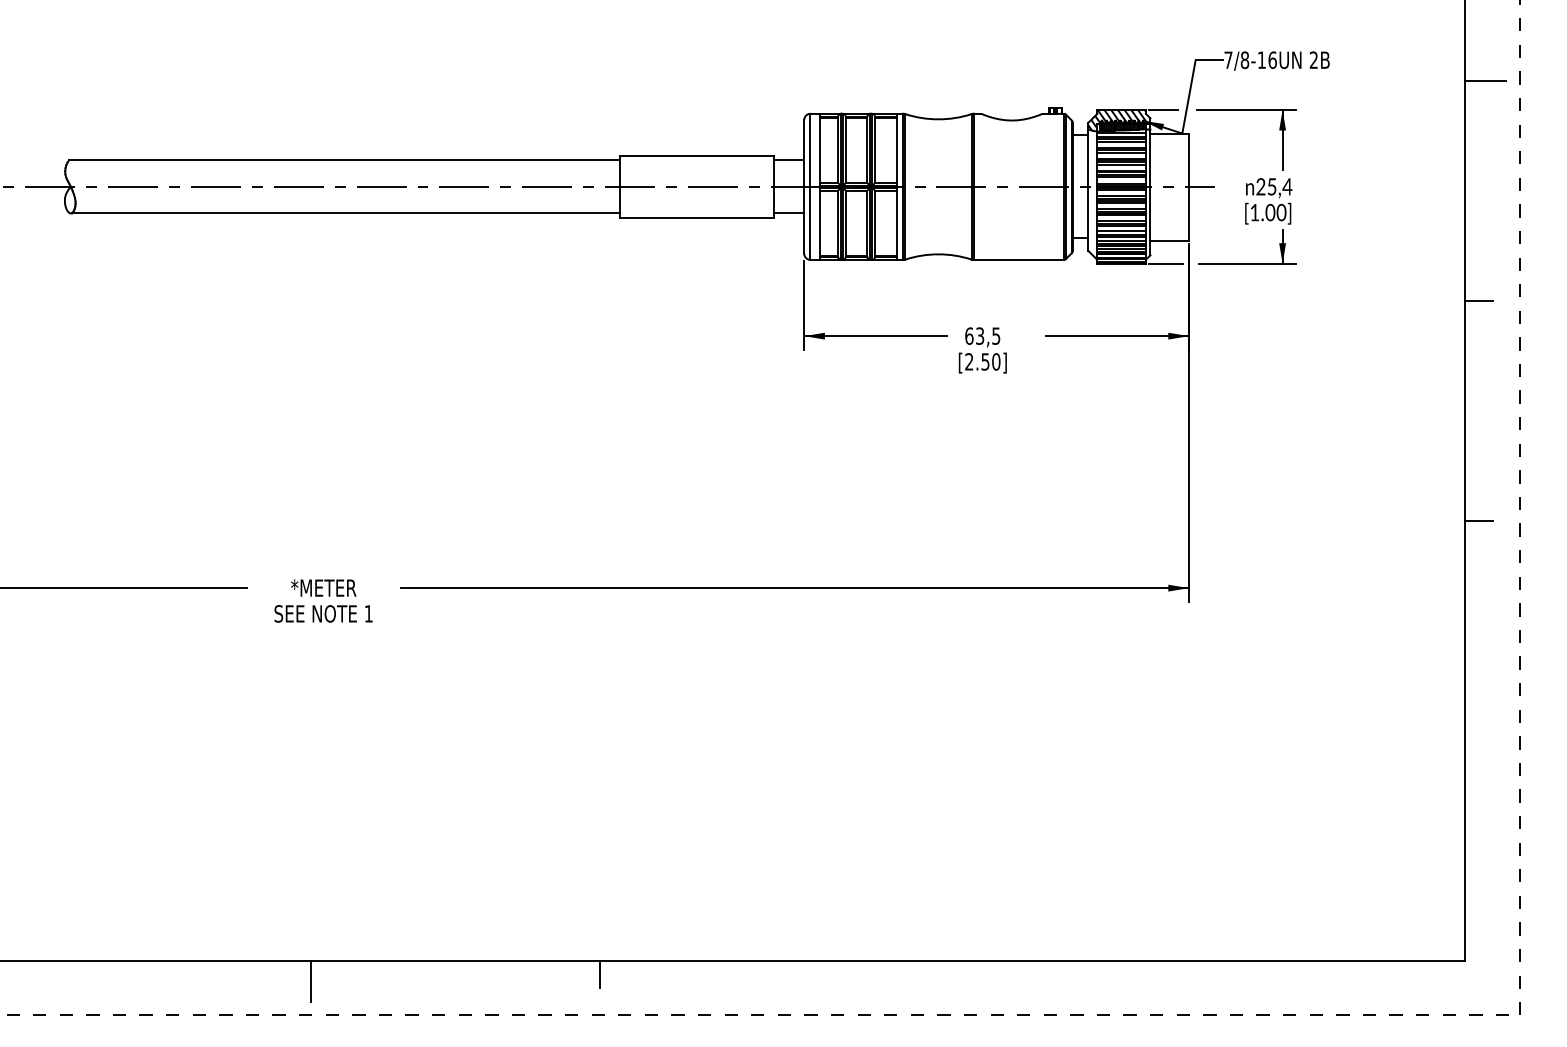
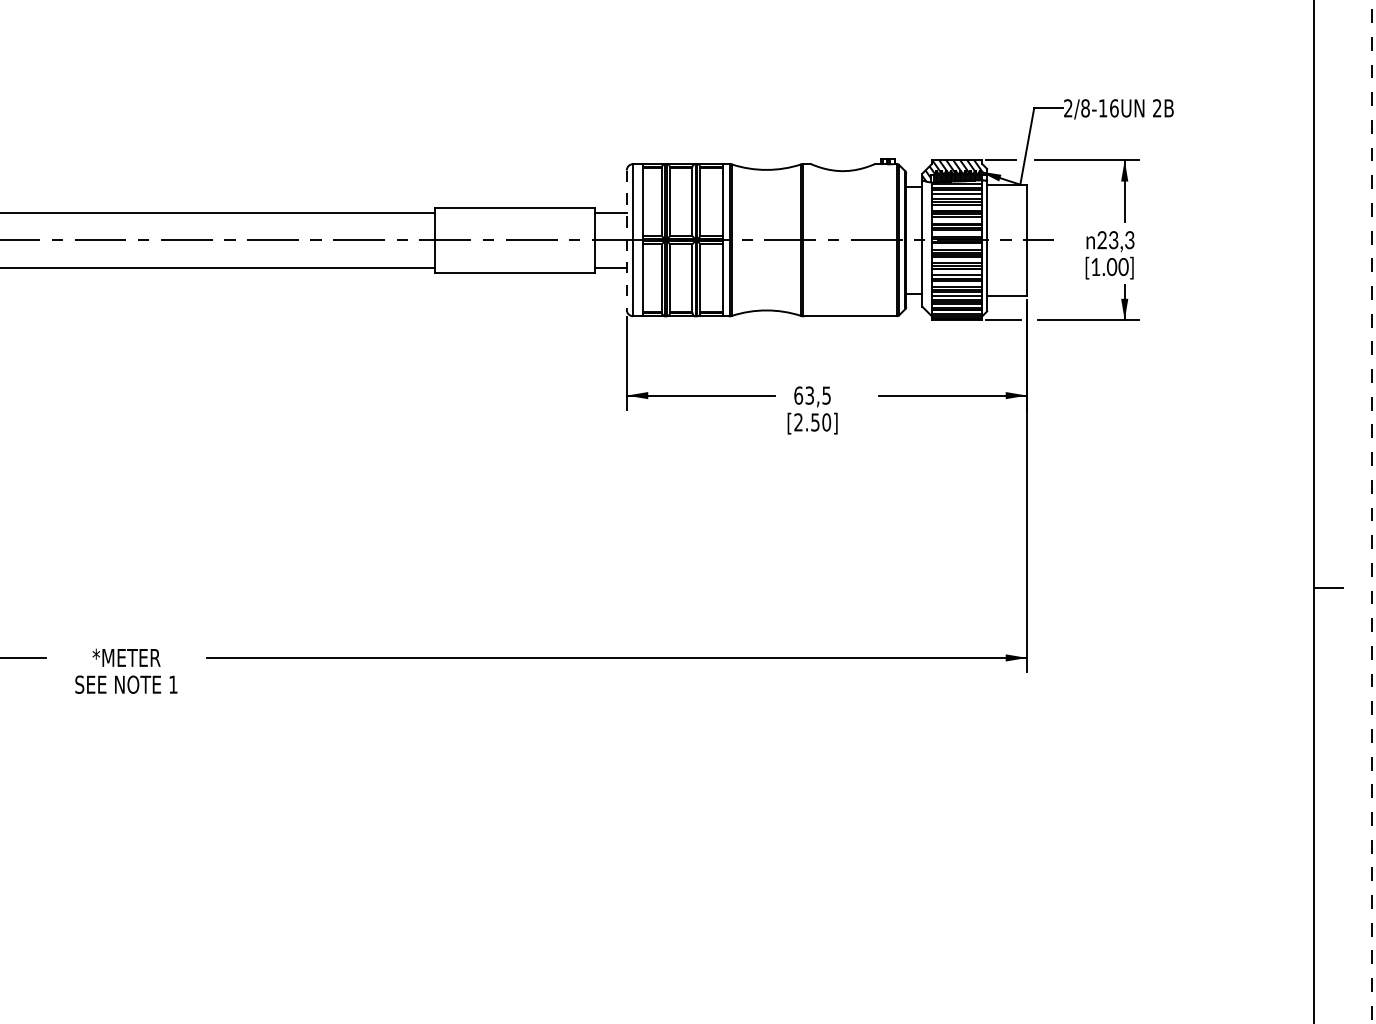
text: (1228, 59) -> (1068, 107), 7/8-16UN -> 2/8-16UN
line: (1485, 81) -> (1335, 130), removed
line: (804, 186) -> (626, 239), solid -> dashed
text: (1279, 186) -> (1121, 239), 25,4 -> 23,3
line: (1478, 301) -> (1328, 359), removed

